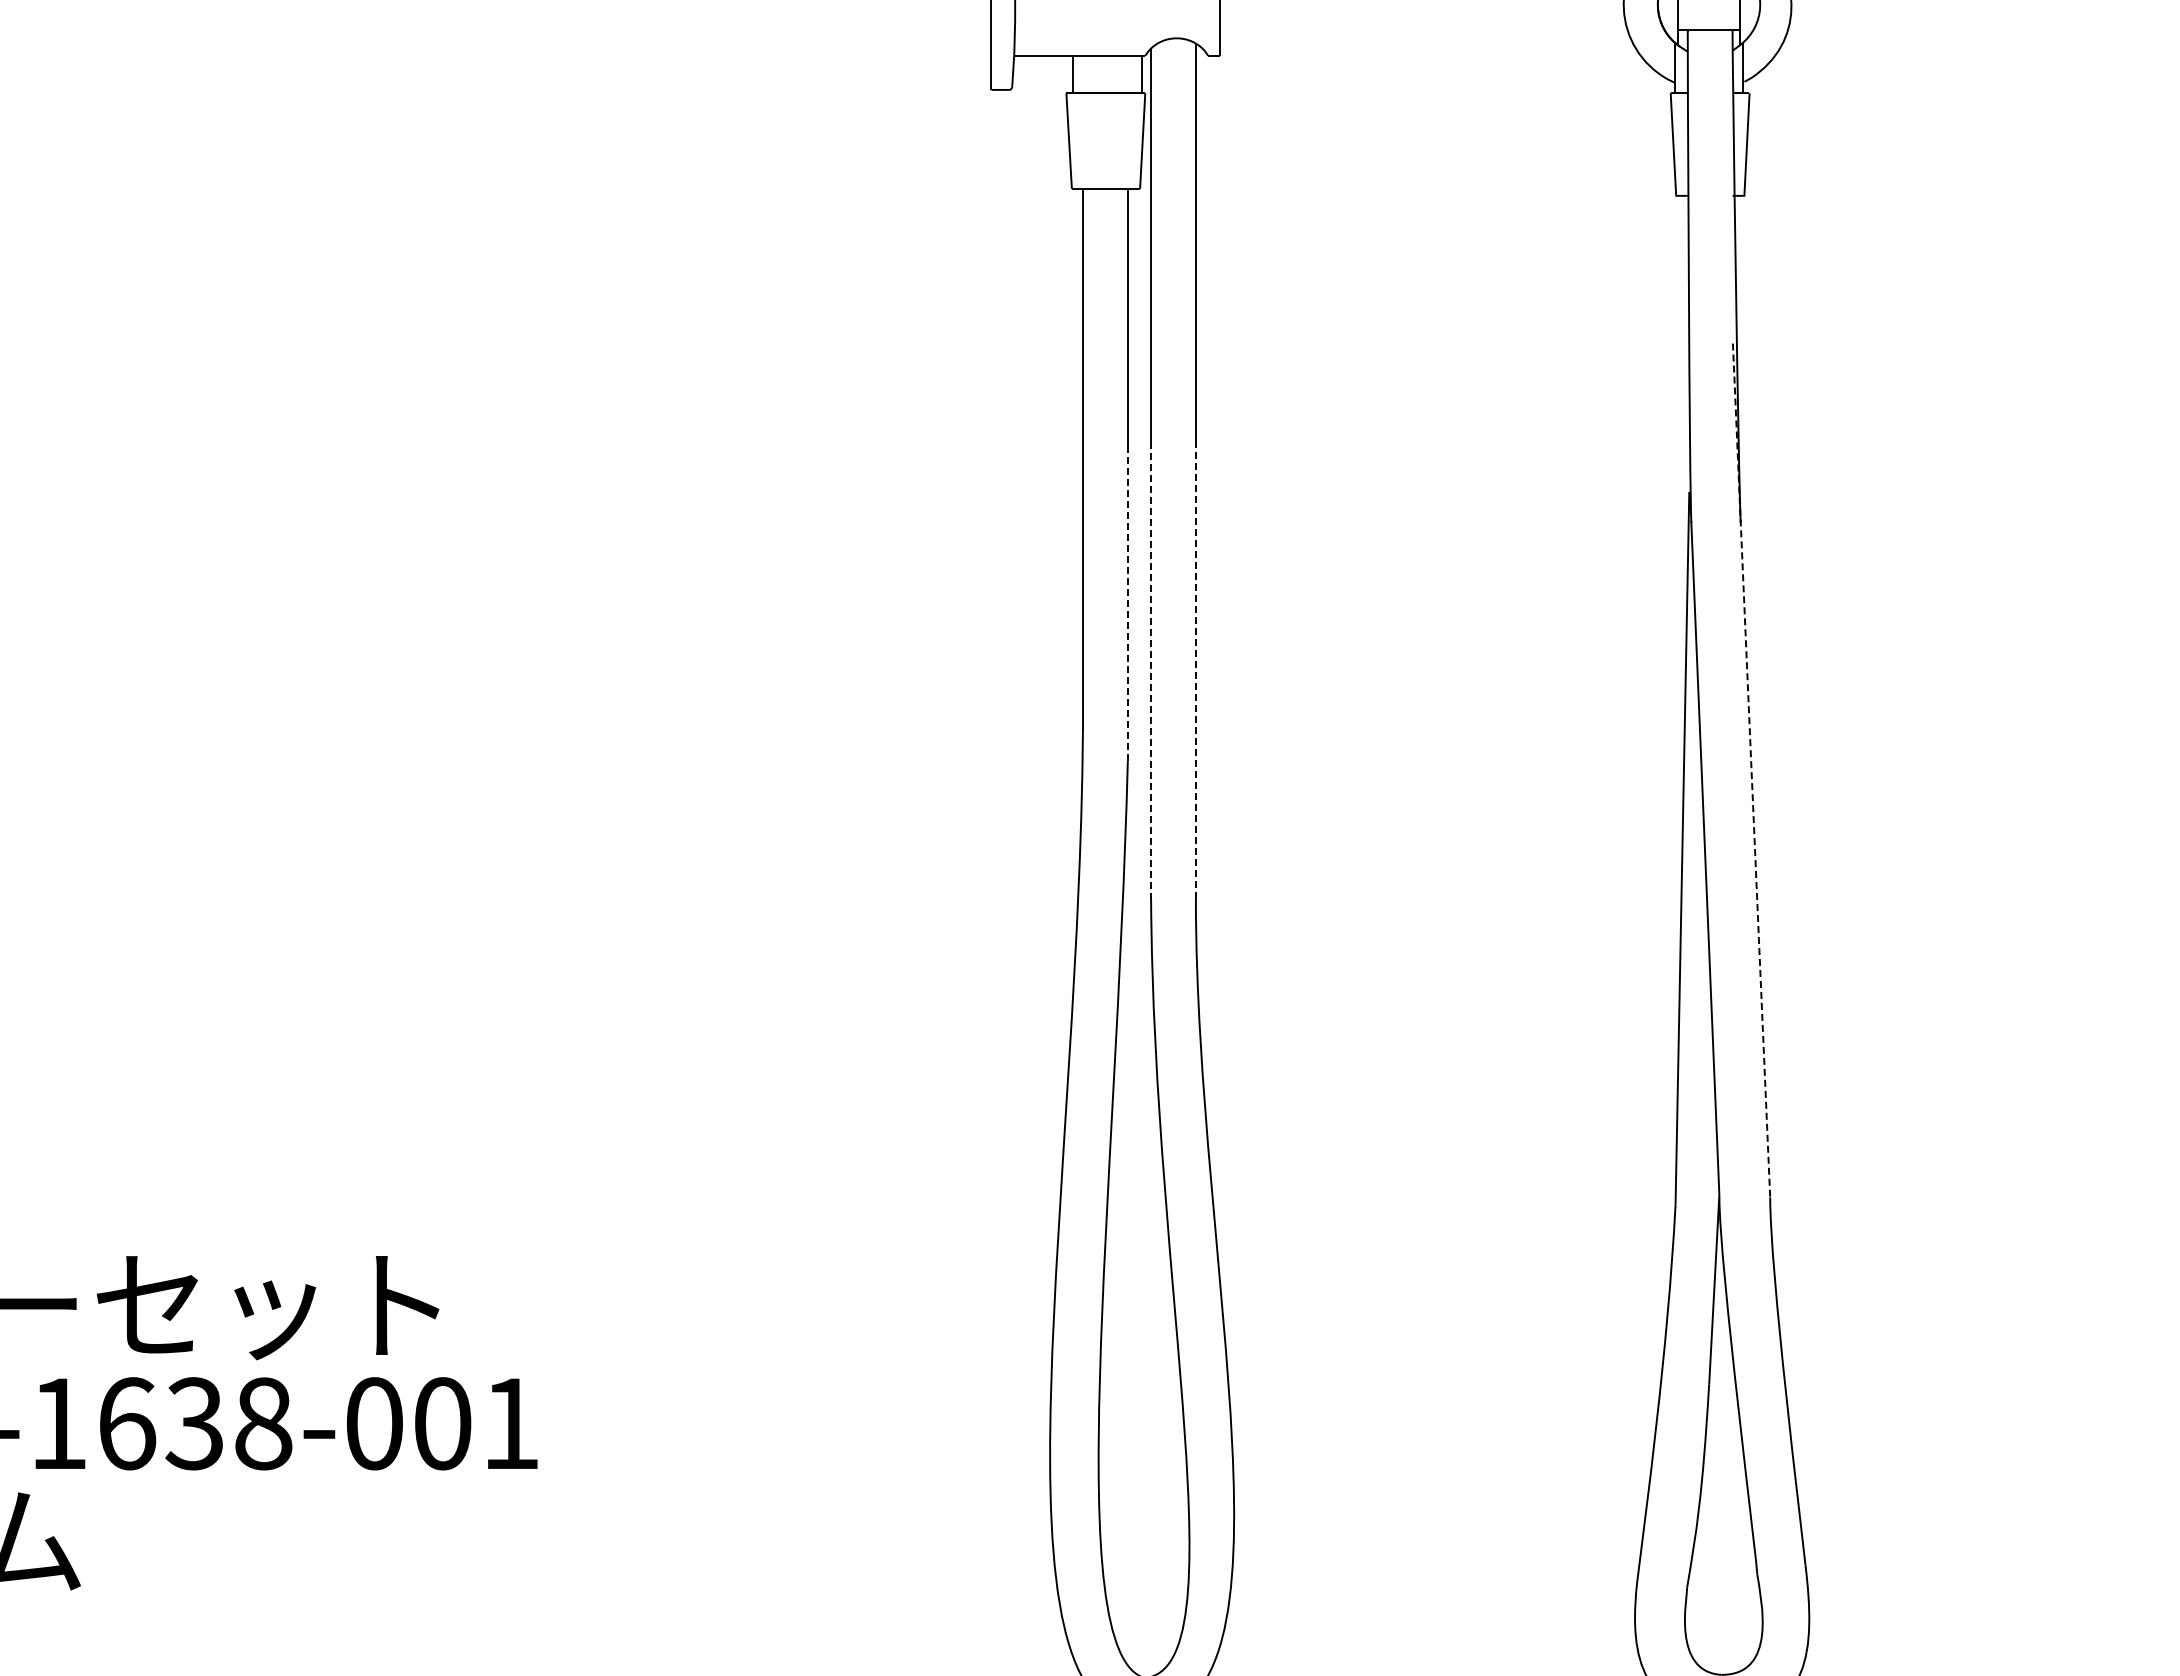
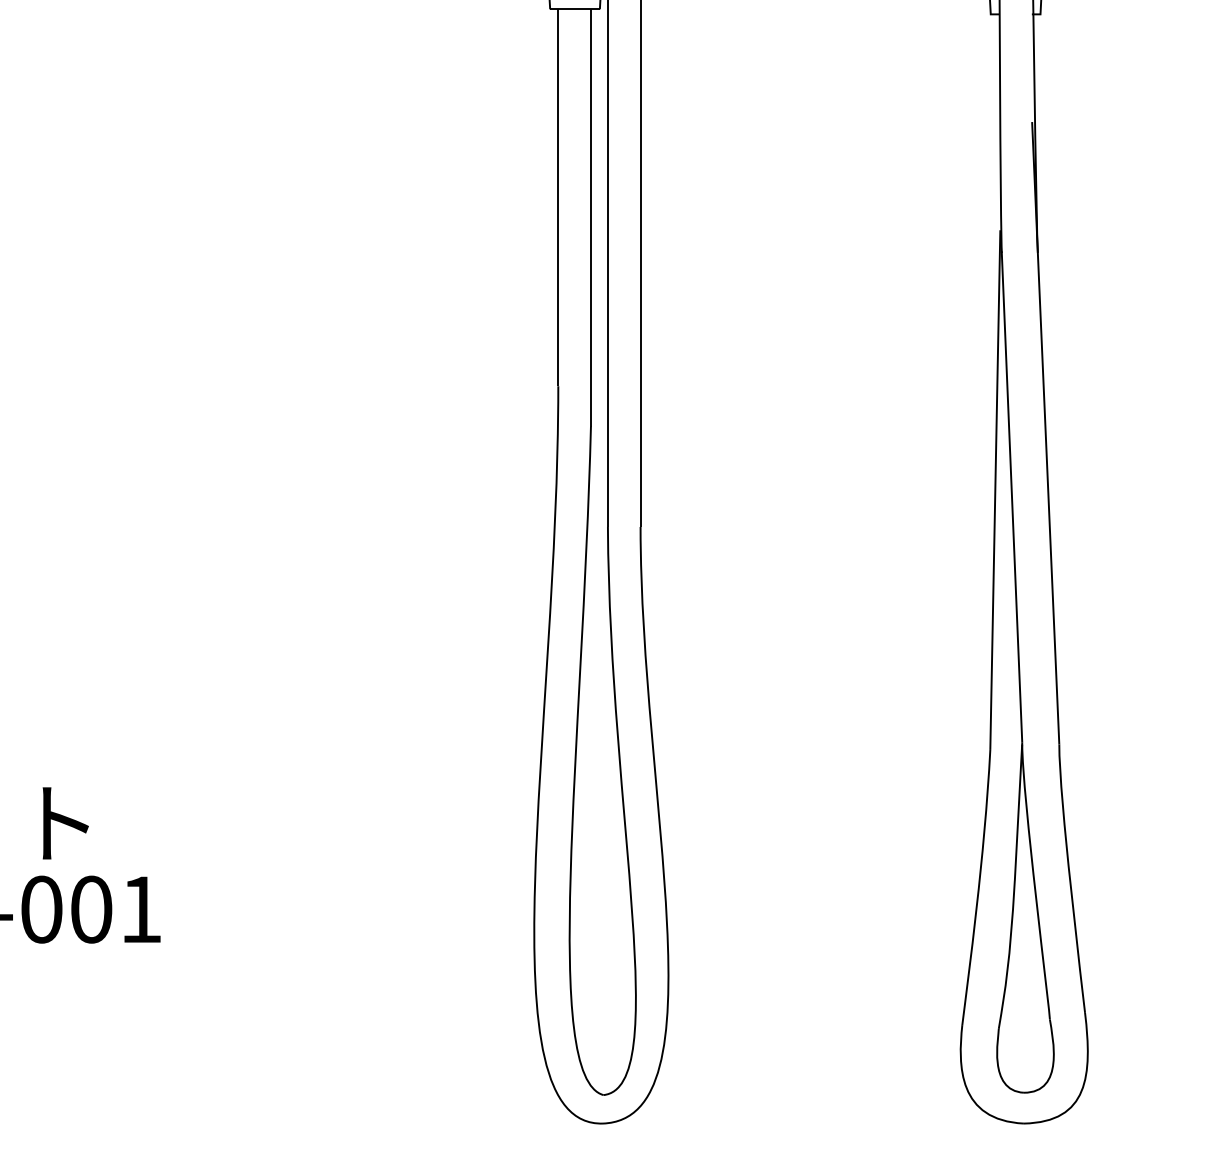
line: (1127, 603) -> (590, 311), dashed -> solid
line: (1151, 671) -> (608, 361), dashed -> solid
line: (1195, 671) -> (640, 361), dashed -> solid
line: (1751, 770) -> (1045, 433), dashed -> solid

